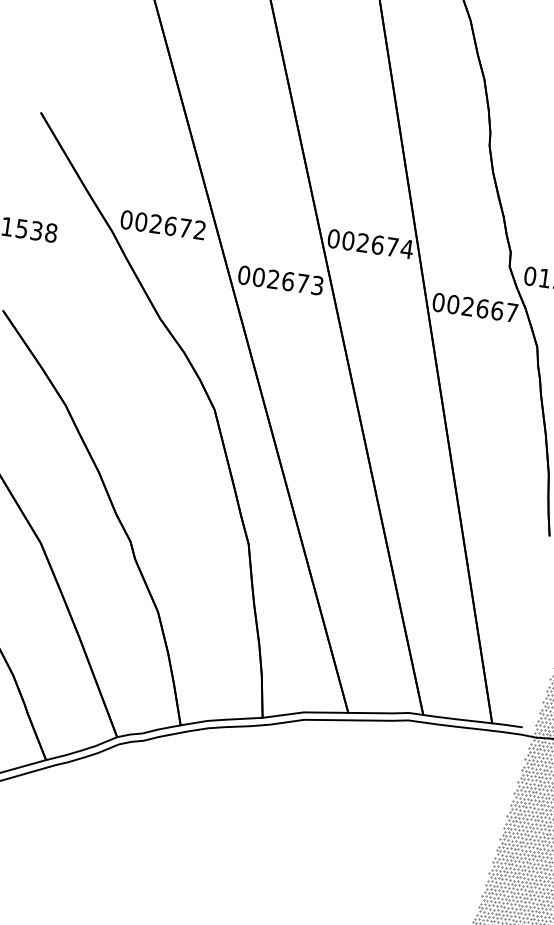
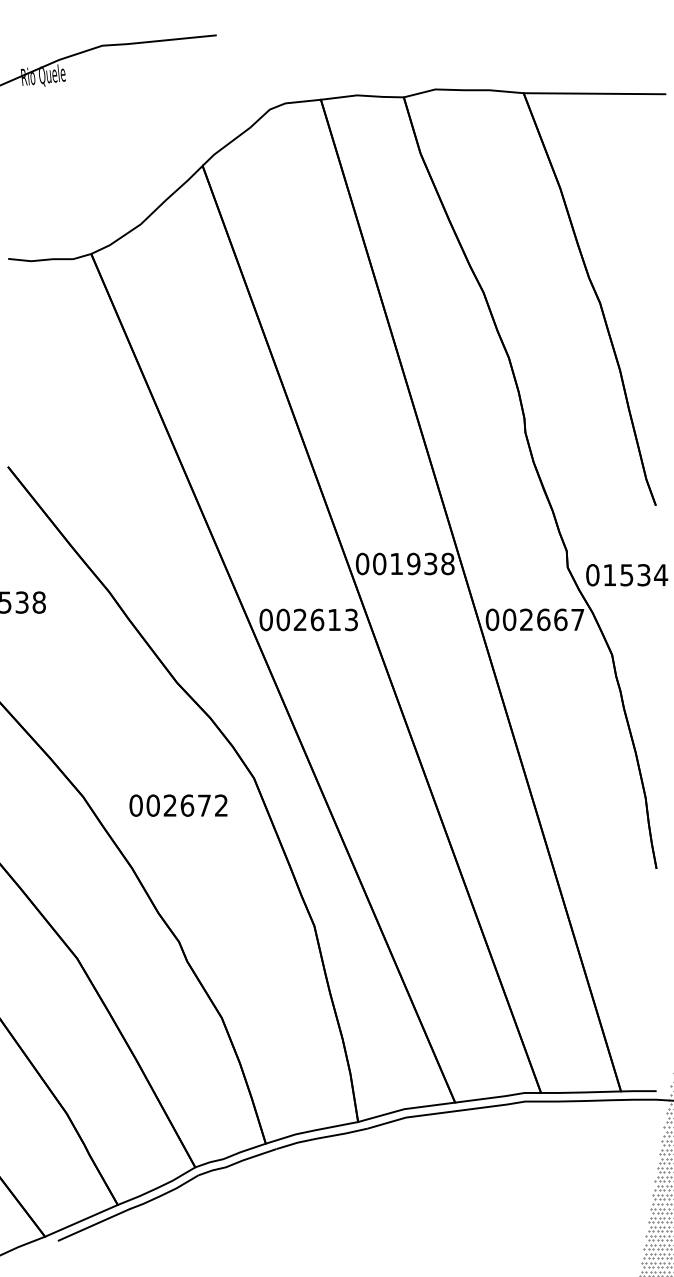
text: (163, 224) -> (178, 805), moved
text: (385, 245) -> (422, 563), 002674 -> 001938
text: (302, 283) -> (334, 619), 002673 -> 002613

